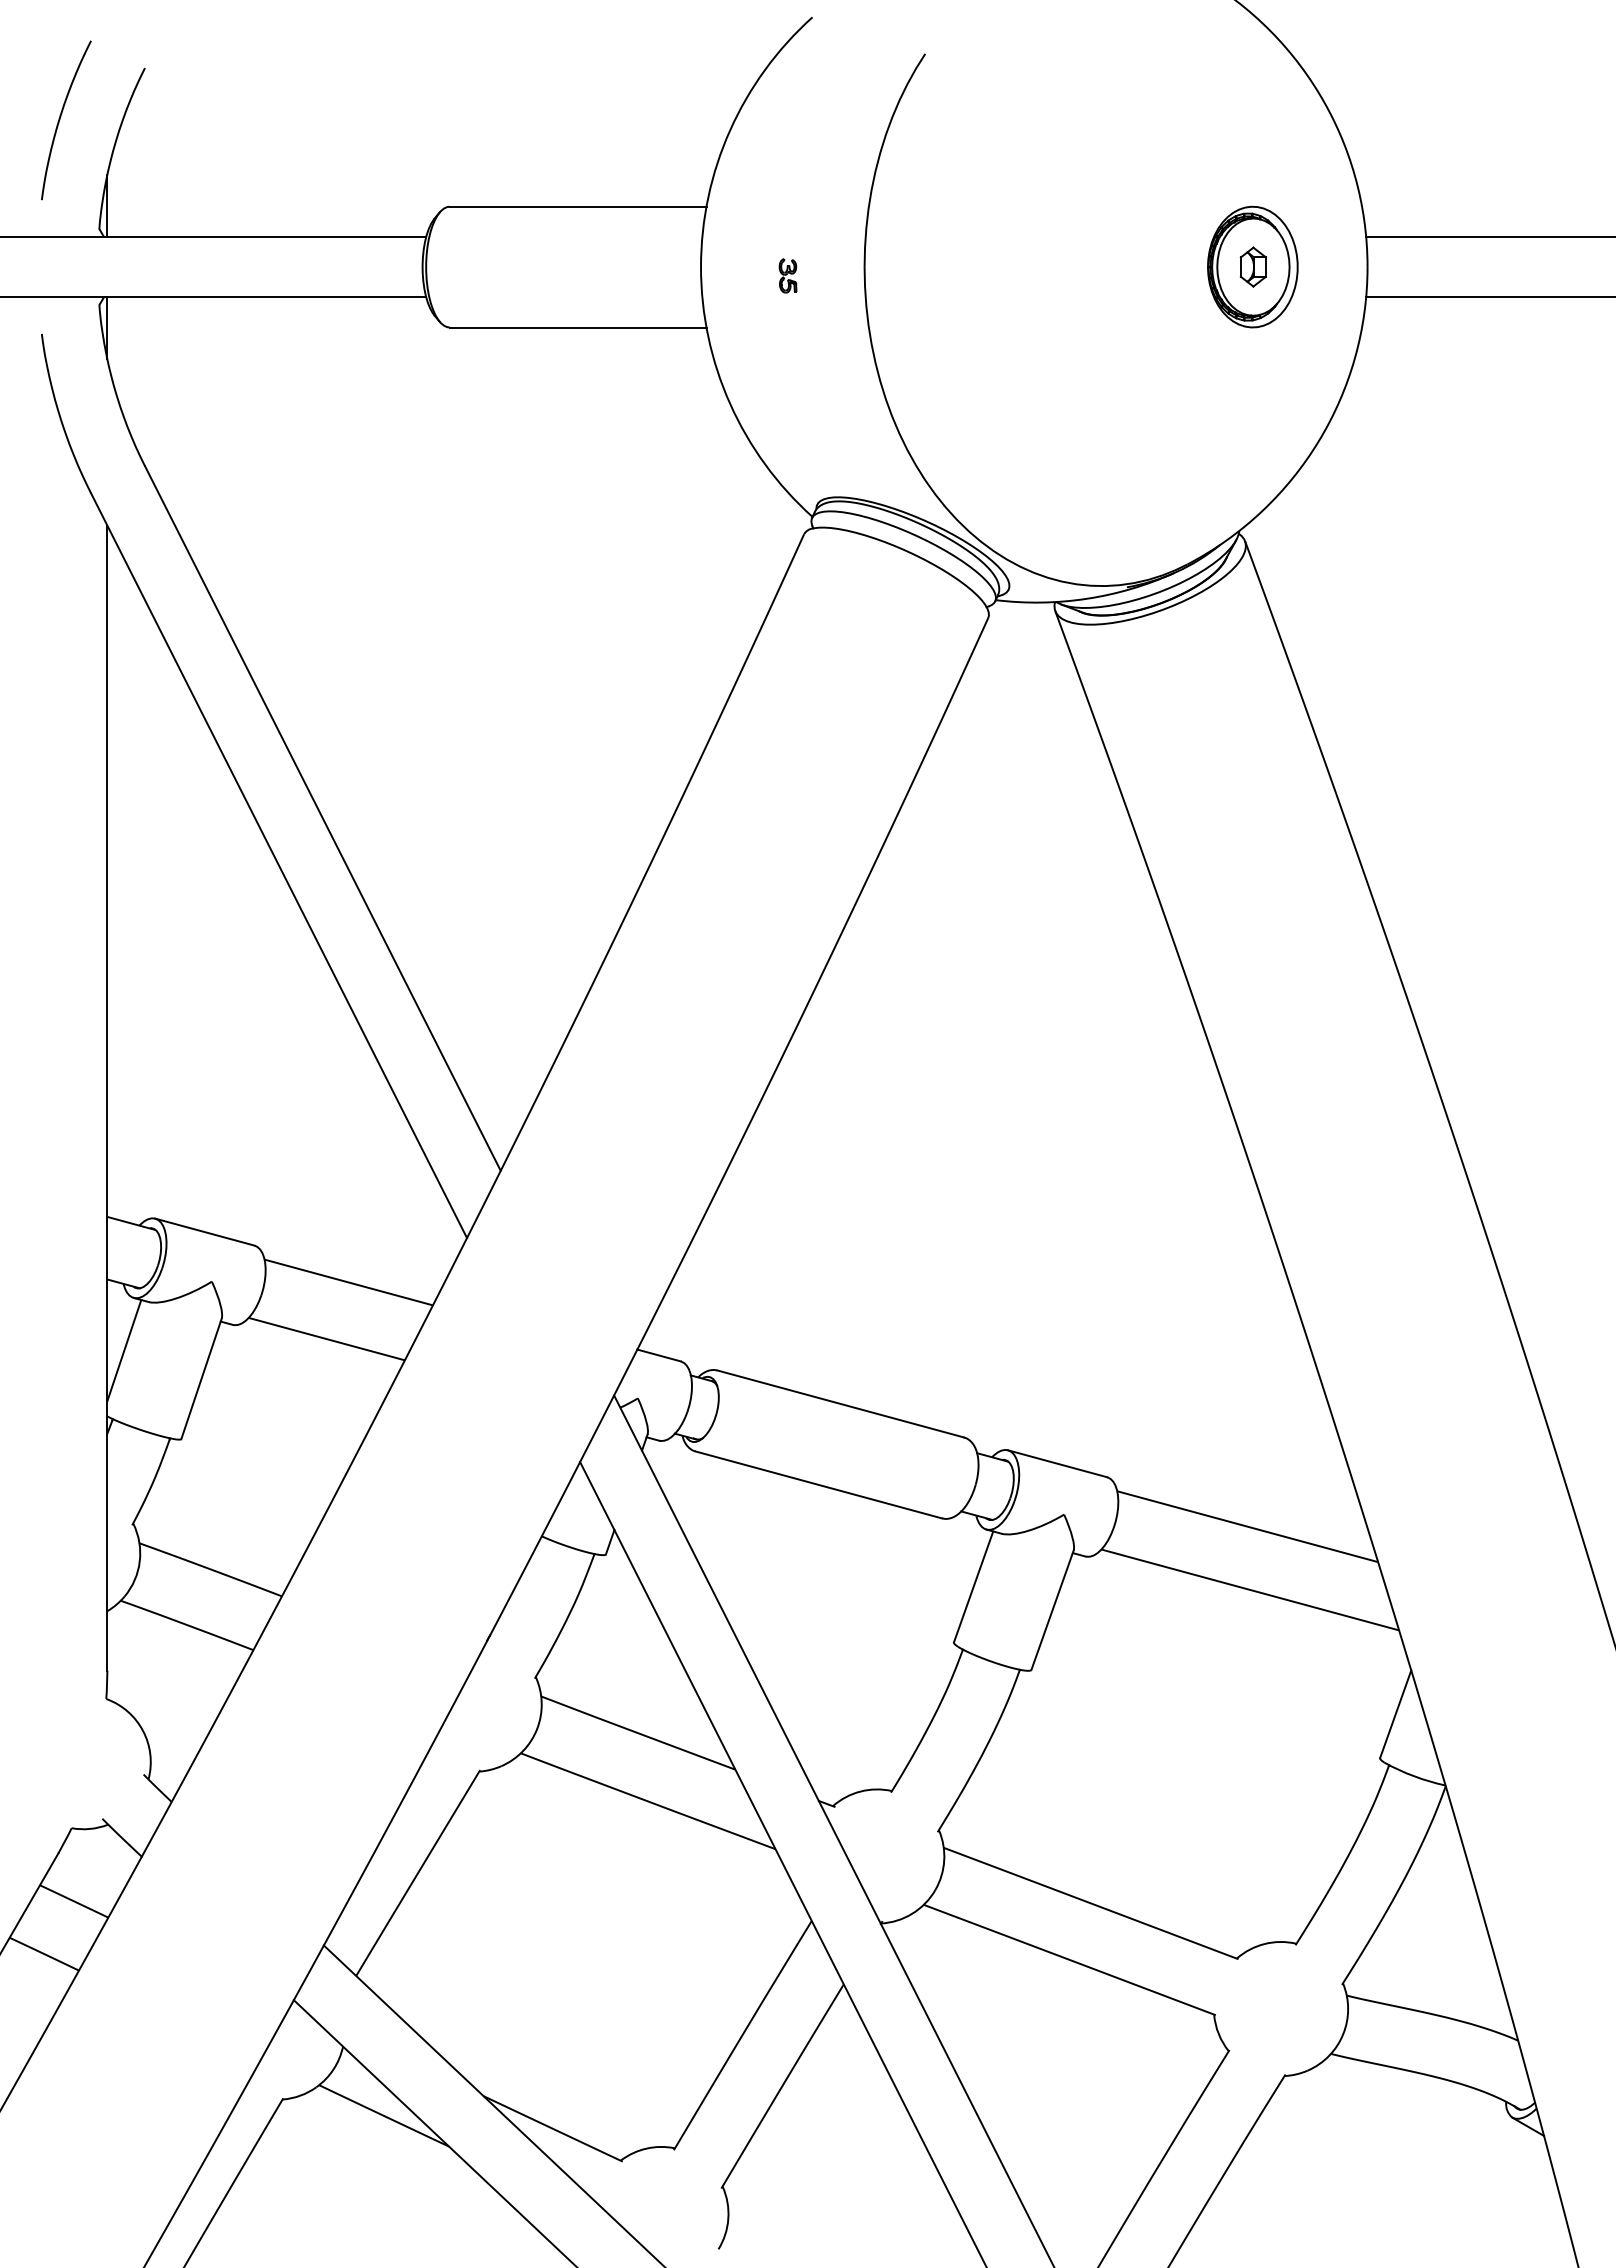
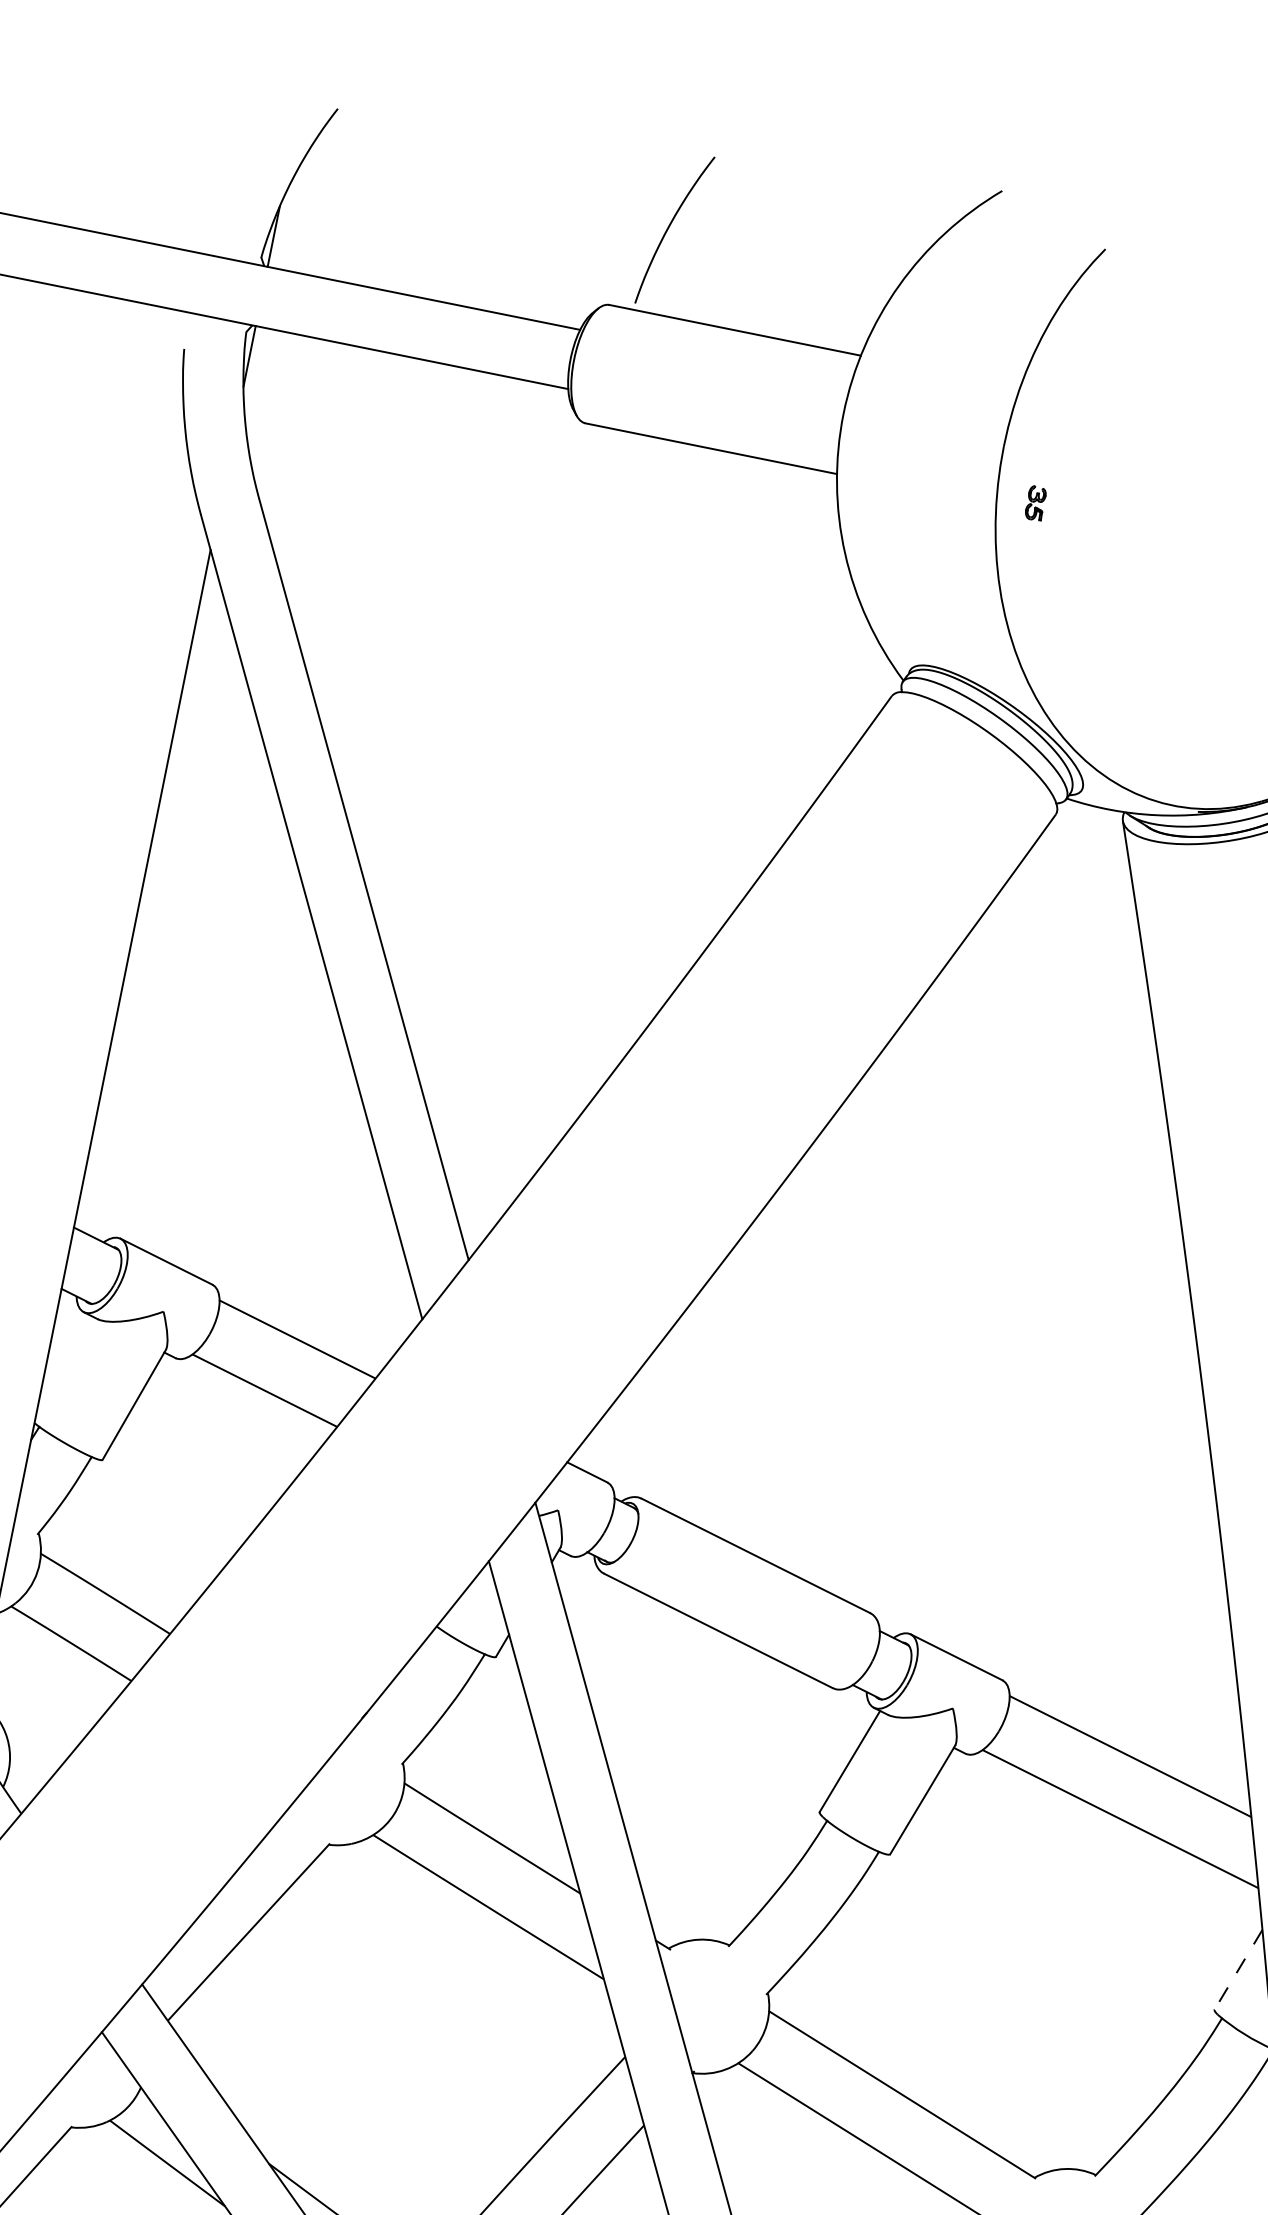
curve: (60, 120) -> (669, 229), moved
part: (787, 275) -> (1035, 502), moved
line: (124, 1350) -> (64, 1361), removed
line: (1395, 1714) -> (1238, 1969), solid -> dashed

